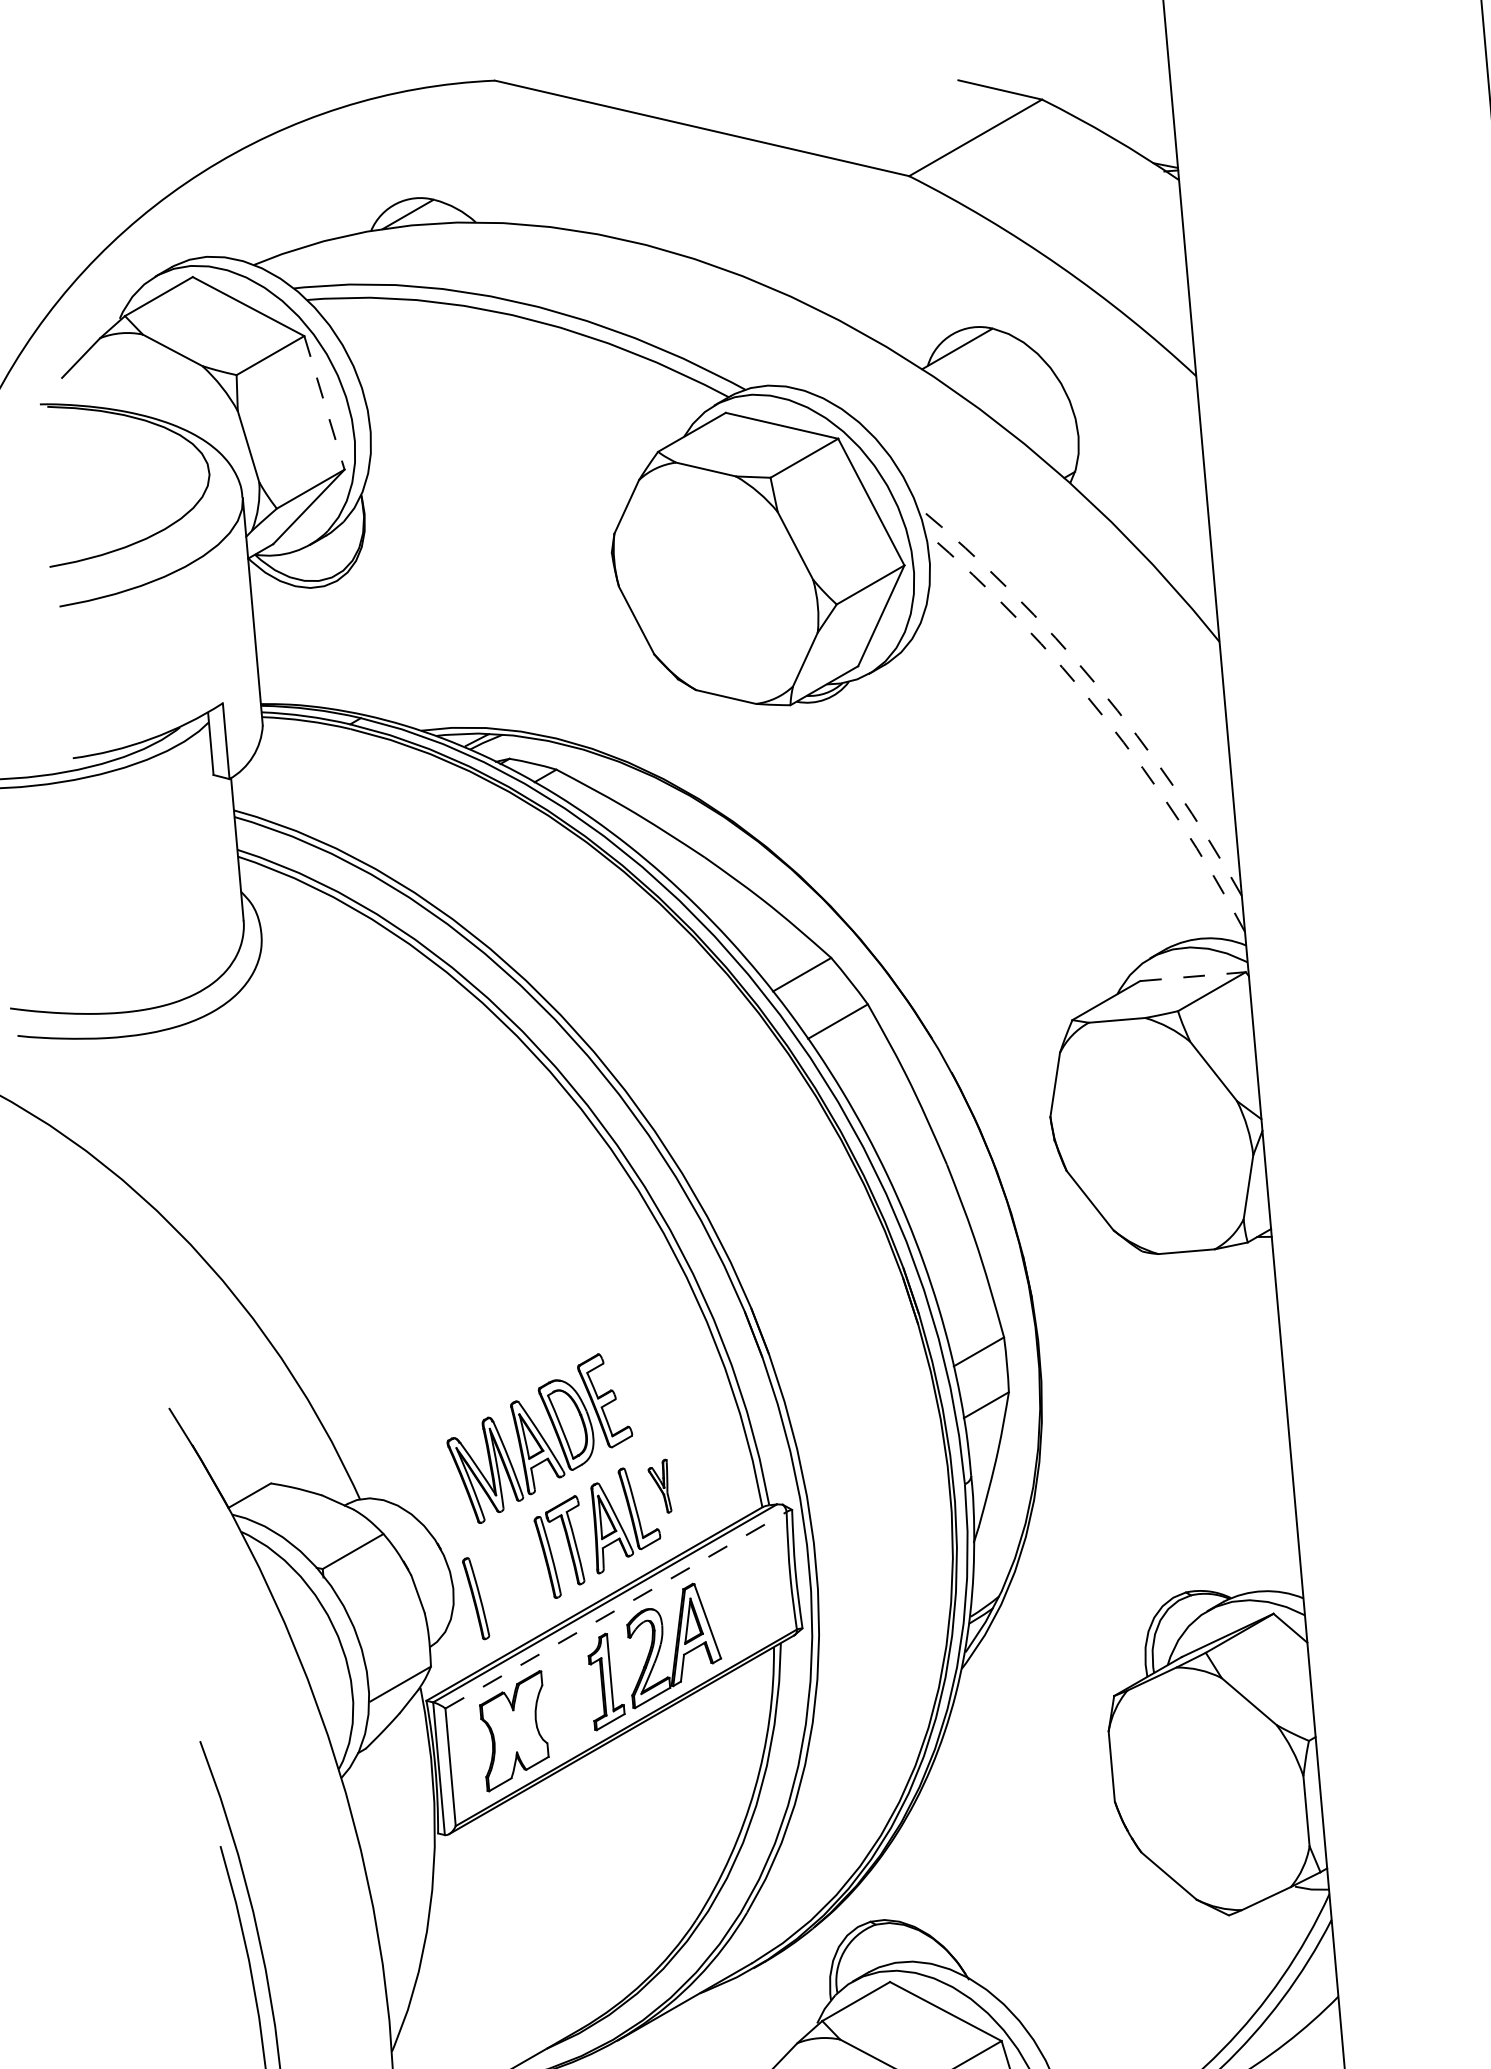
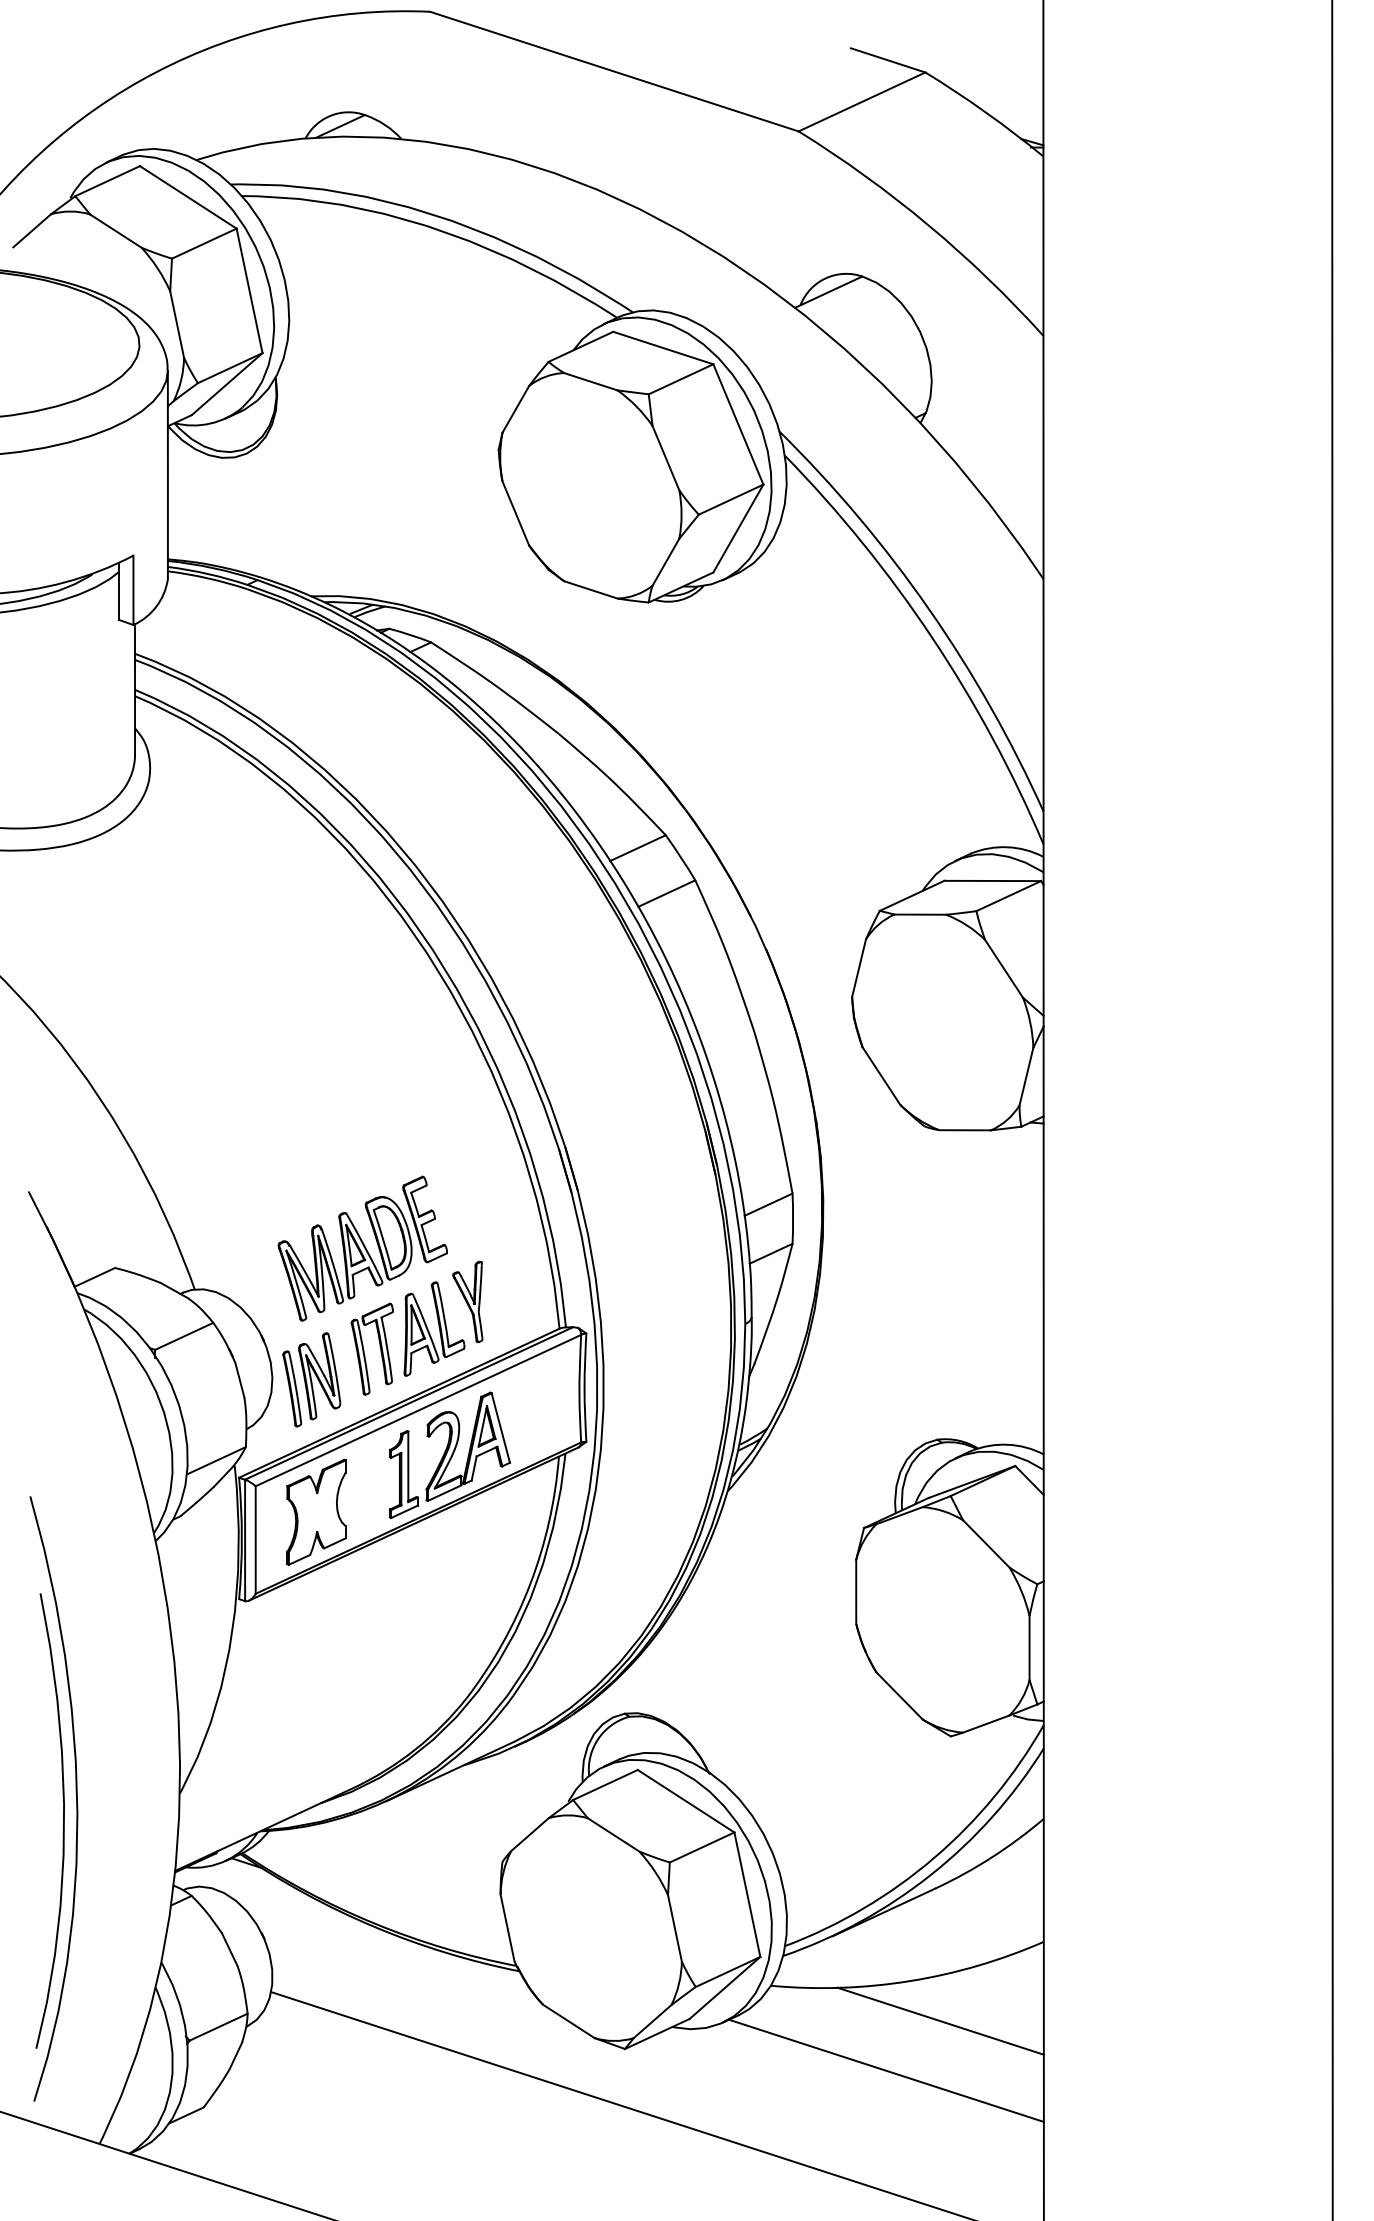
line: (324, 402) -> (249, 290), dashed -> solid
arc: (1097, 686) -> (929, 609), dashed -> solid
arc: (1103, 717) -> (932, 638), dashed -> solid
line: (1193, 976) -> (993, 880), dashed -> solid
part: (659, 1486) -> (467, 1301), size x1.67
part: (504, 1582) -> (319, 1376), added
line: (616, 1610) -> (418, 1410), dashed -> solid

